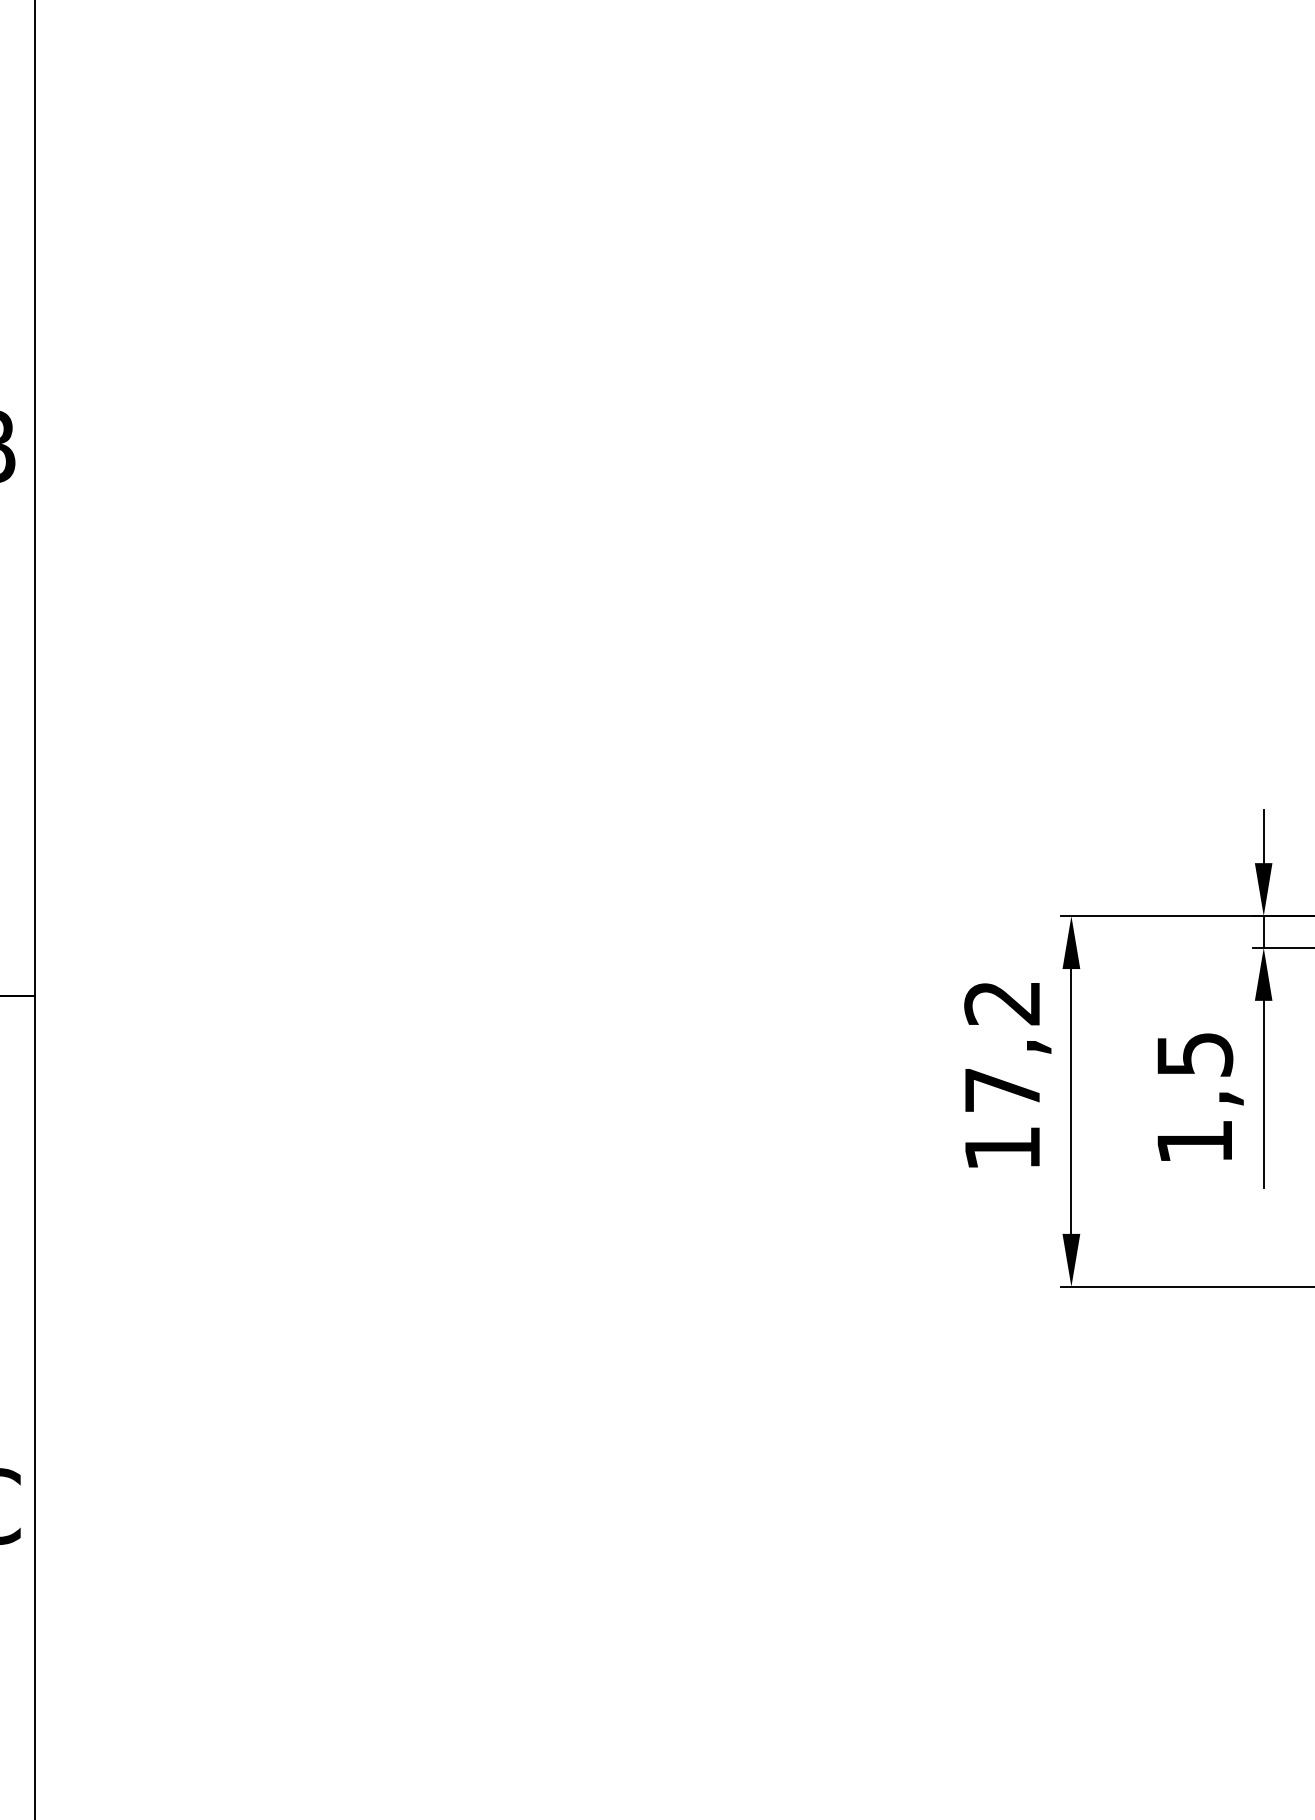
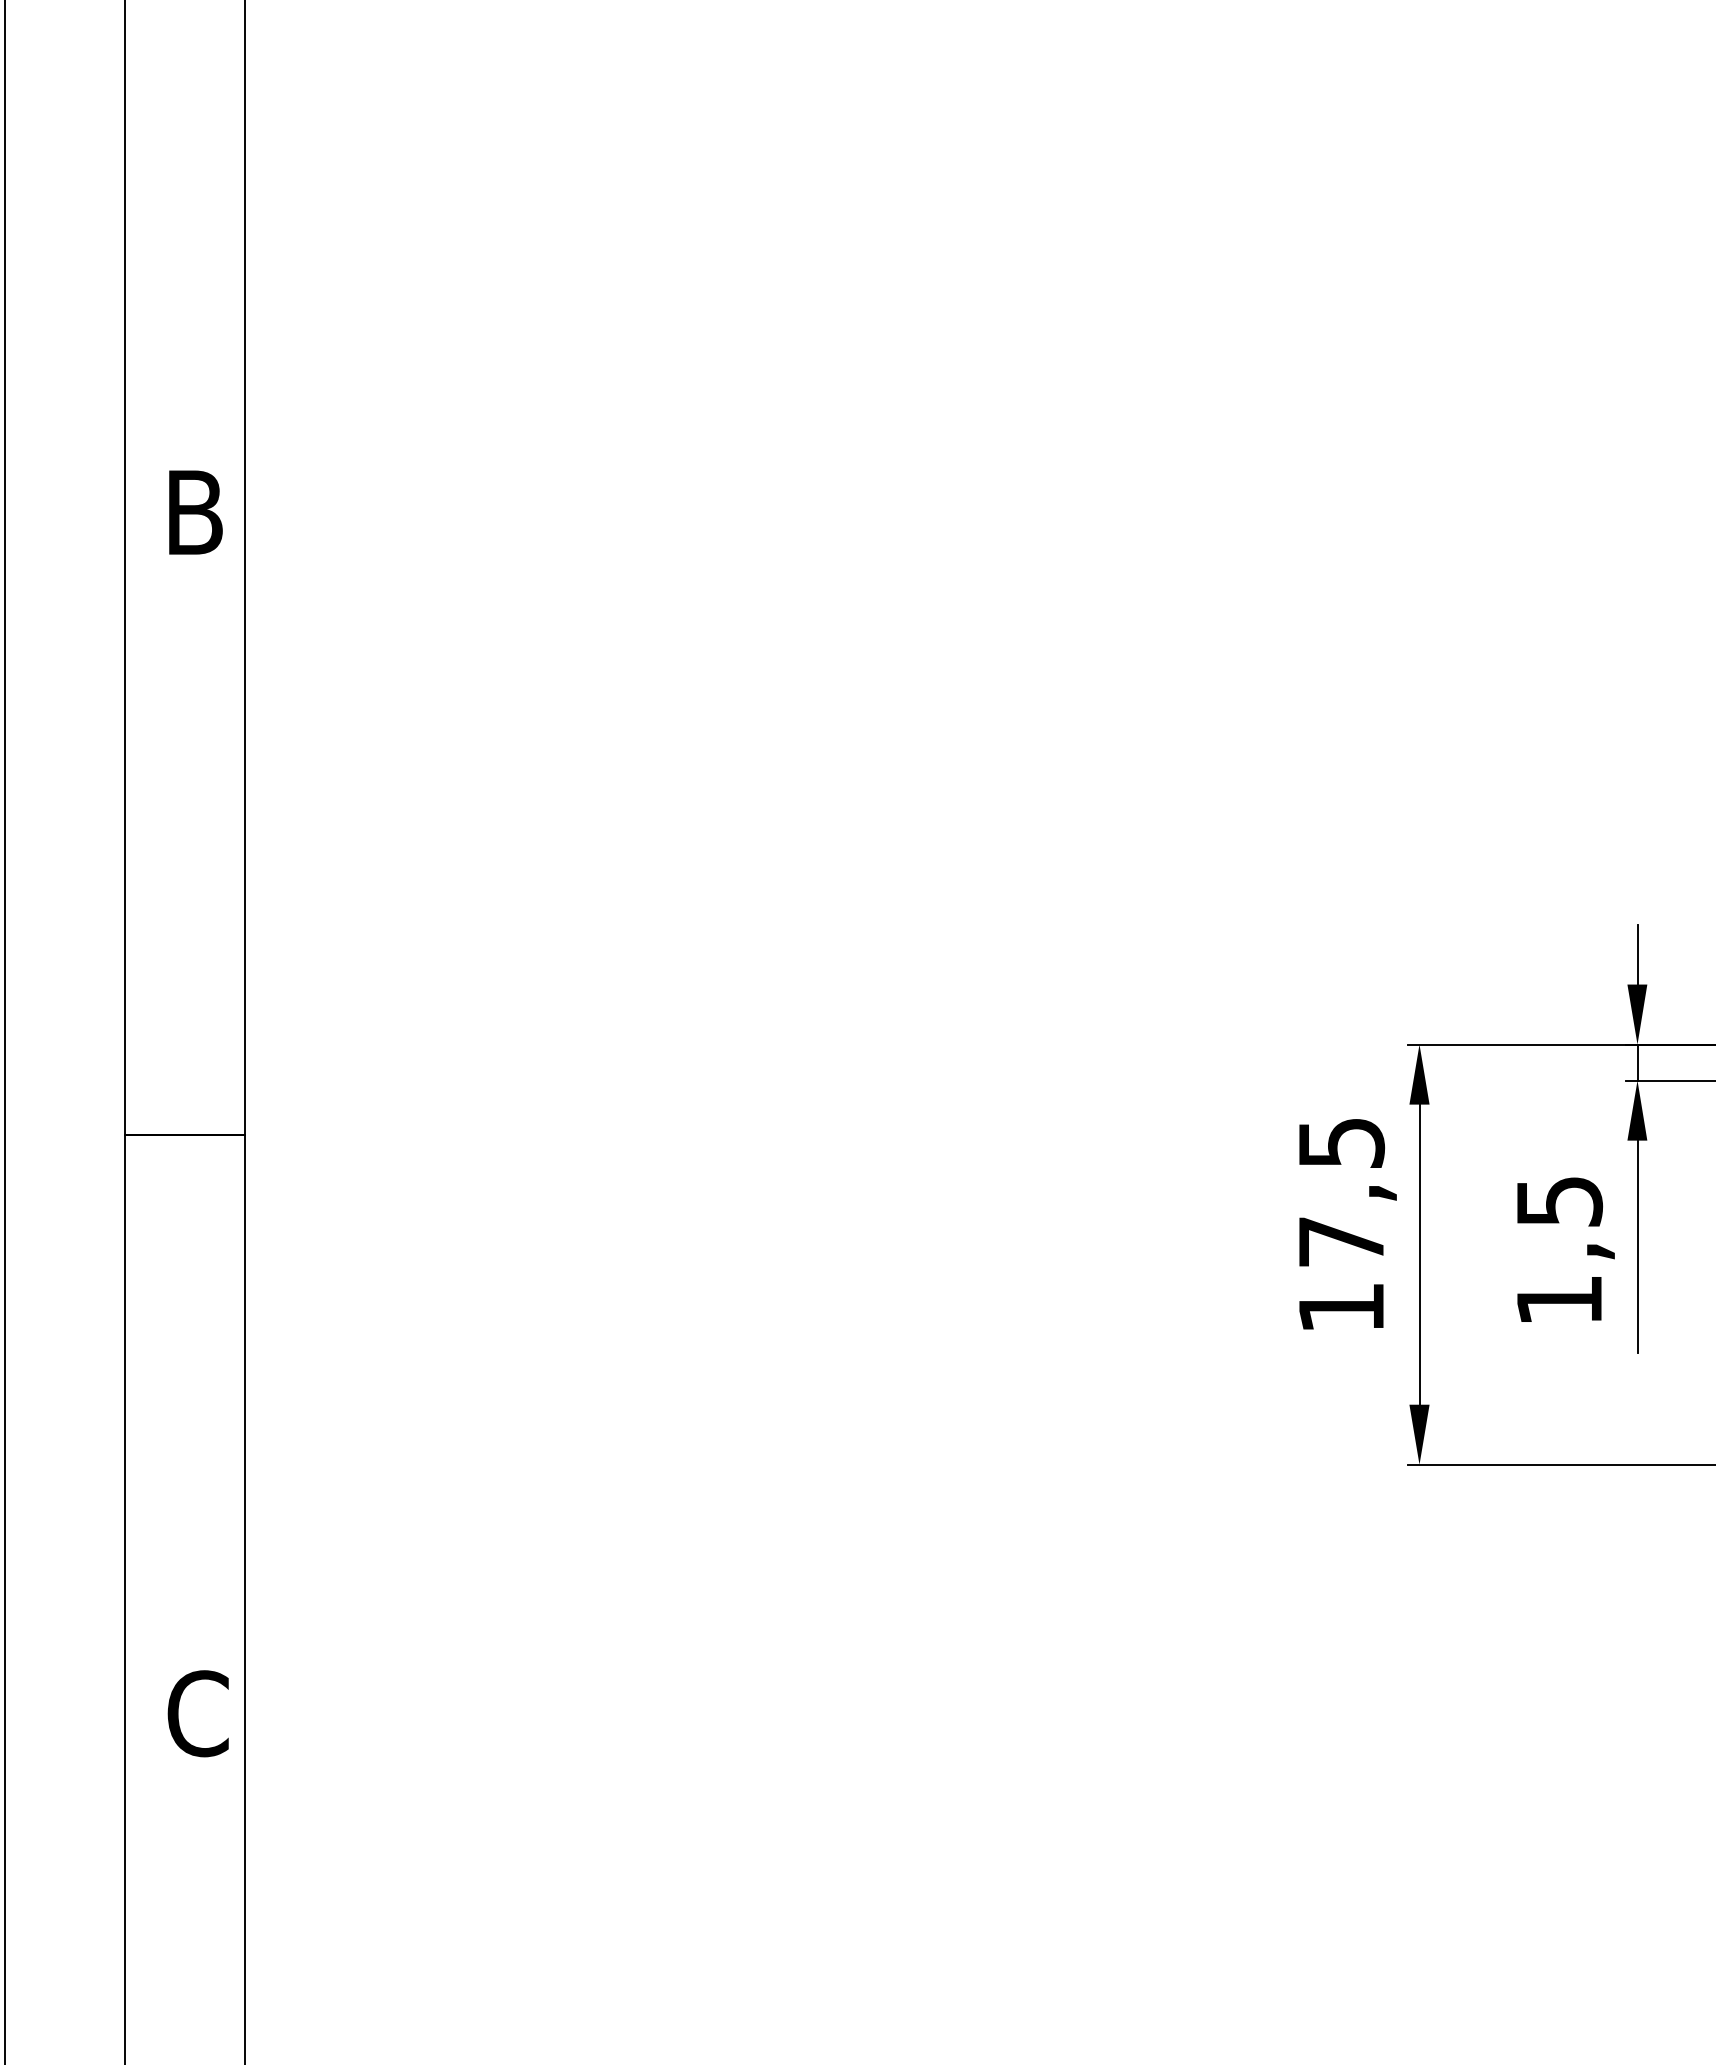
text: (1002, 1003) -> (1341, 1143), 17,2 -> 17,5

